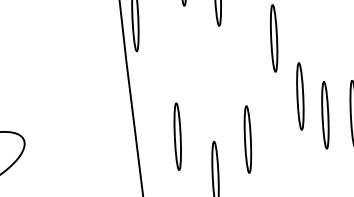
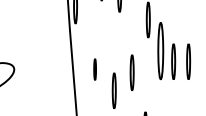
part: (299, 96) -> (160, 51), size x1.6
part: (176, 136) -> (94, 69), size x0.6

